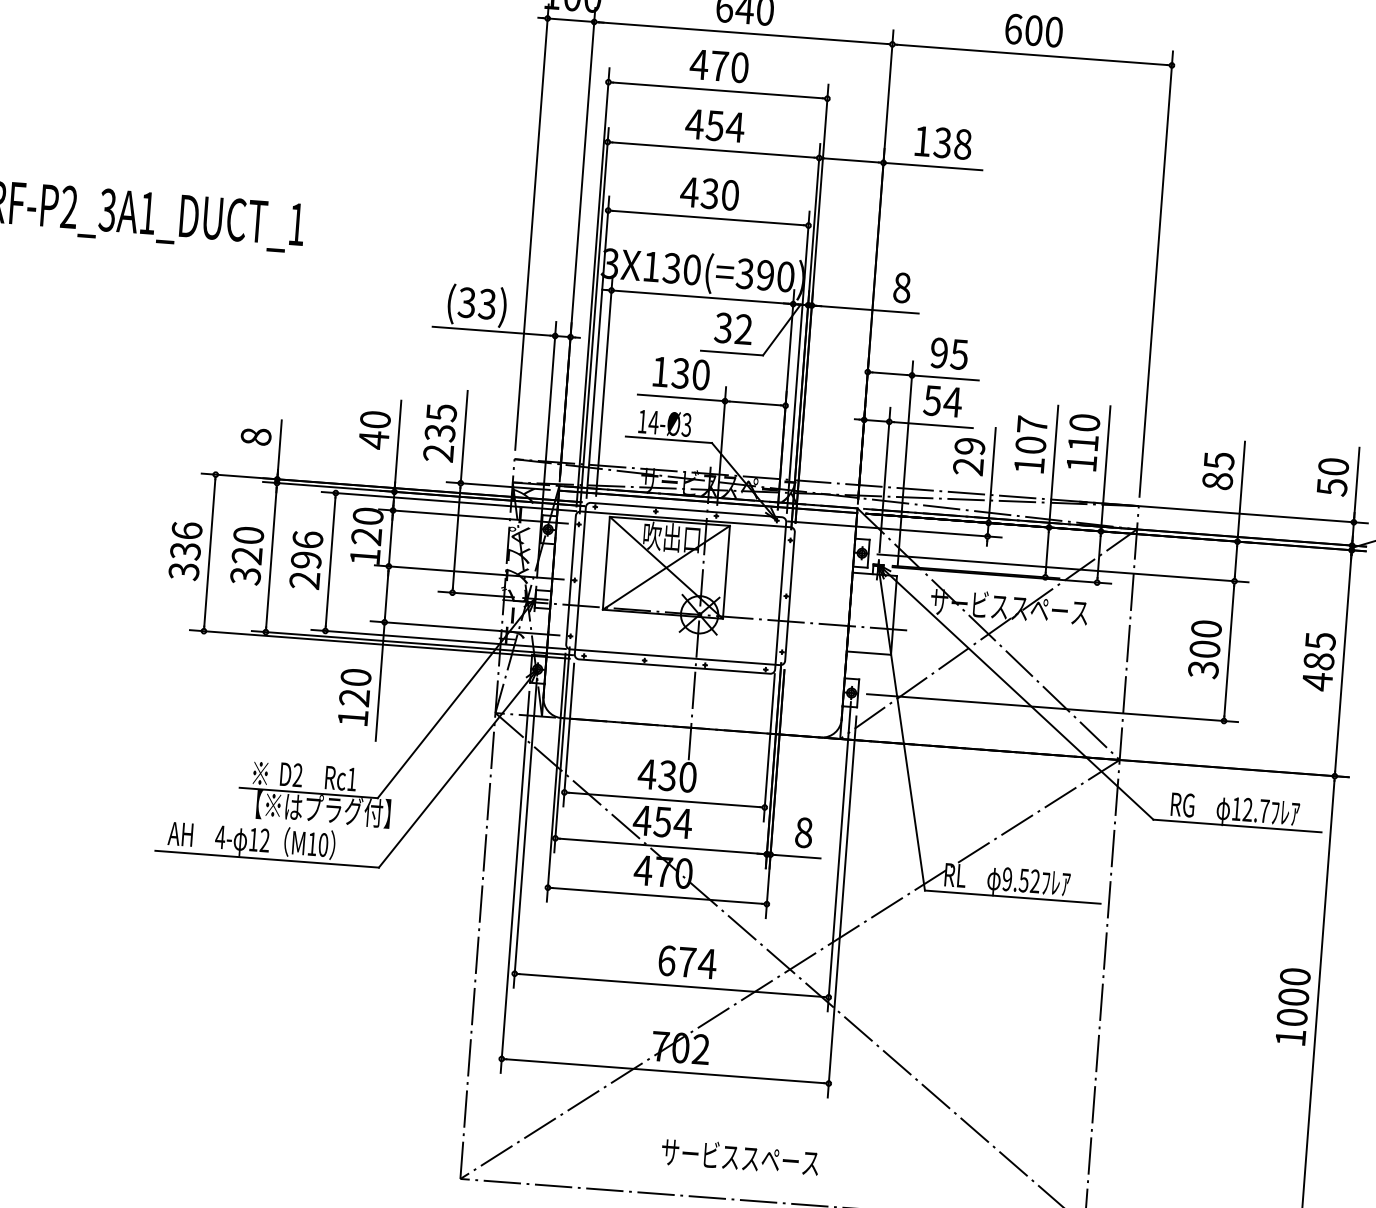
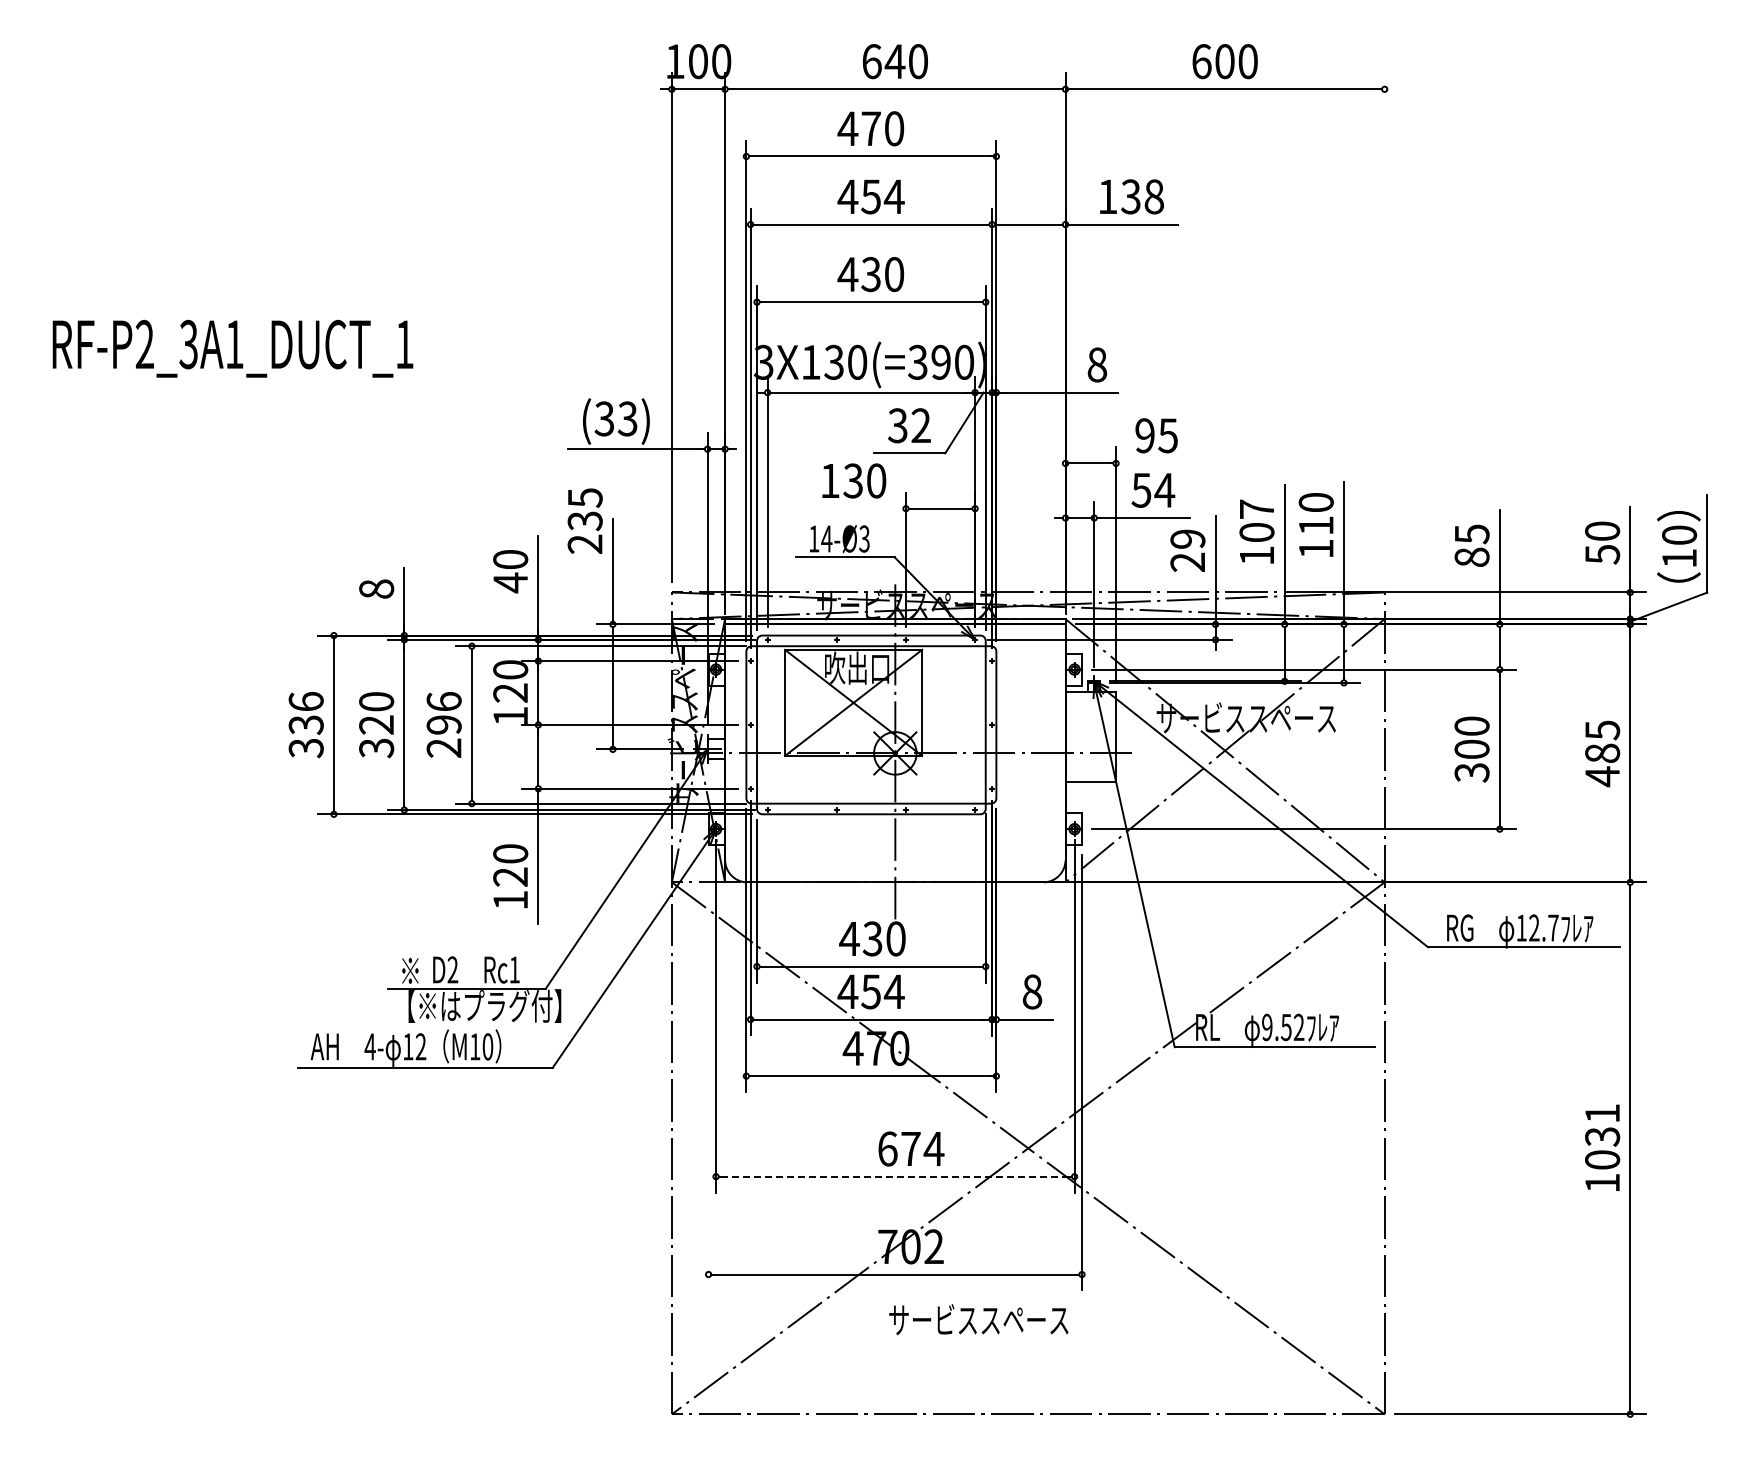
line: (1156, 274) -> (1384, 327), removed
line: (945, 377) -> (1154, 463), removed
line: (680, 397) -> (855, 508), removed
text: (439, 432) -> (584, 520), moved
line: (514, 881) -> (708, 1072), removed
line: (671, 985) -> (895, 1176), solid -> dashed
text: (1294, 987) -> (1602, 1125), 1000 -> 1031
text: (740, 1156) -> (978, 1319), moved

